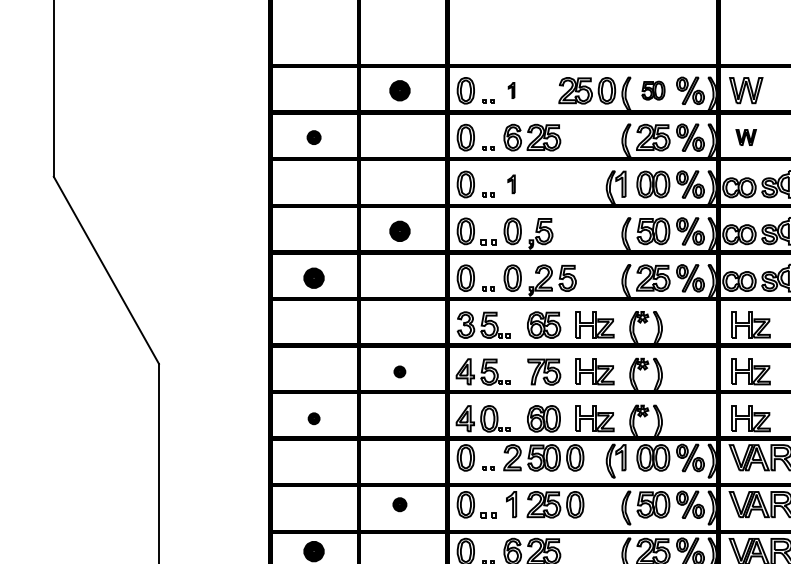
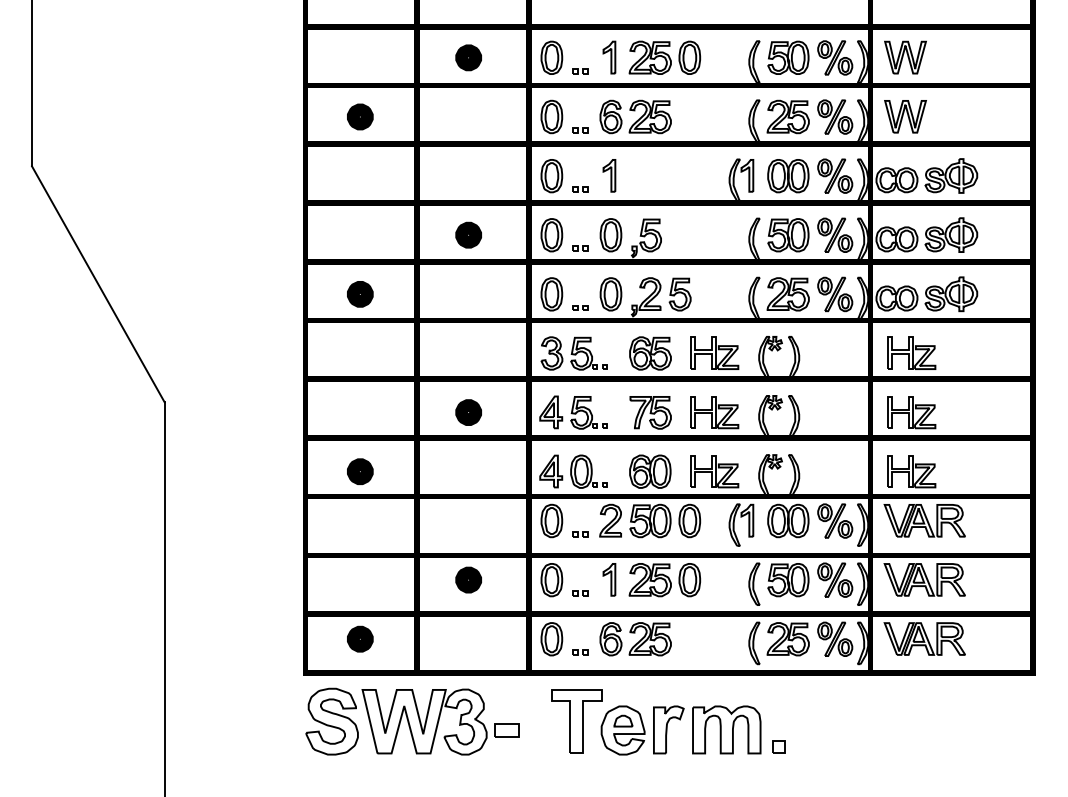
part: (511, 90) -> (609, 57), size x1.67
part: (586, 90) -> (664, 57), moved
part: (653, 90) -> (788, 57), size x1.43
part: (314, 137) -> (360, 116), size x1.43
part: (746, 137) -> (905, 116), size x1.67
part: (511, 184) -> (609, 175), size x1.43
part: (488, 241) -> (580, 248), size x0.71
part: (399, 371) -> (468, 412), size x1.67
part: (314, 418) -> (360, 471), size x1.67
part: (399, 504) -> (468, 579), size x1.43
part: (488, 515) -> (580, 593), size x0.71

